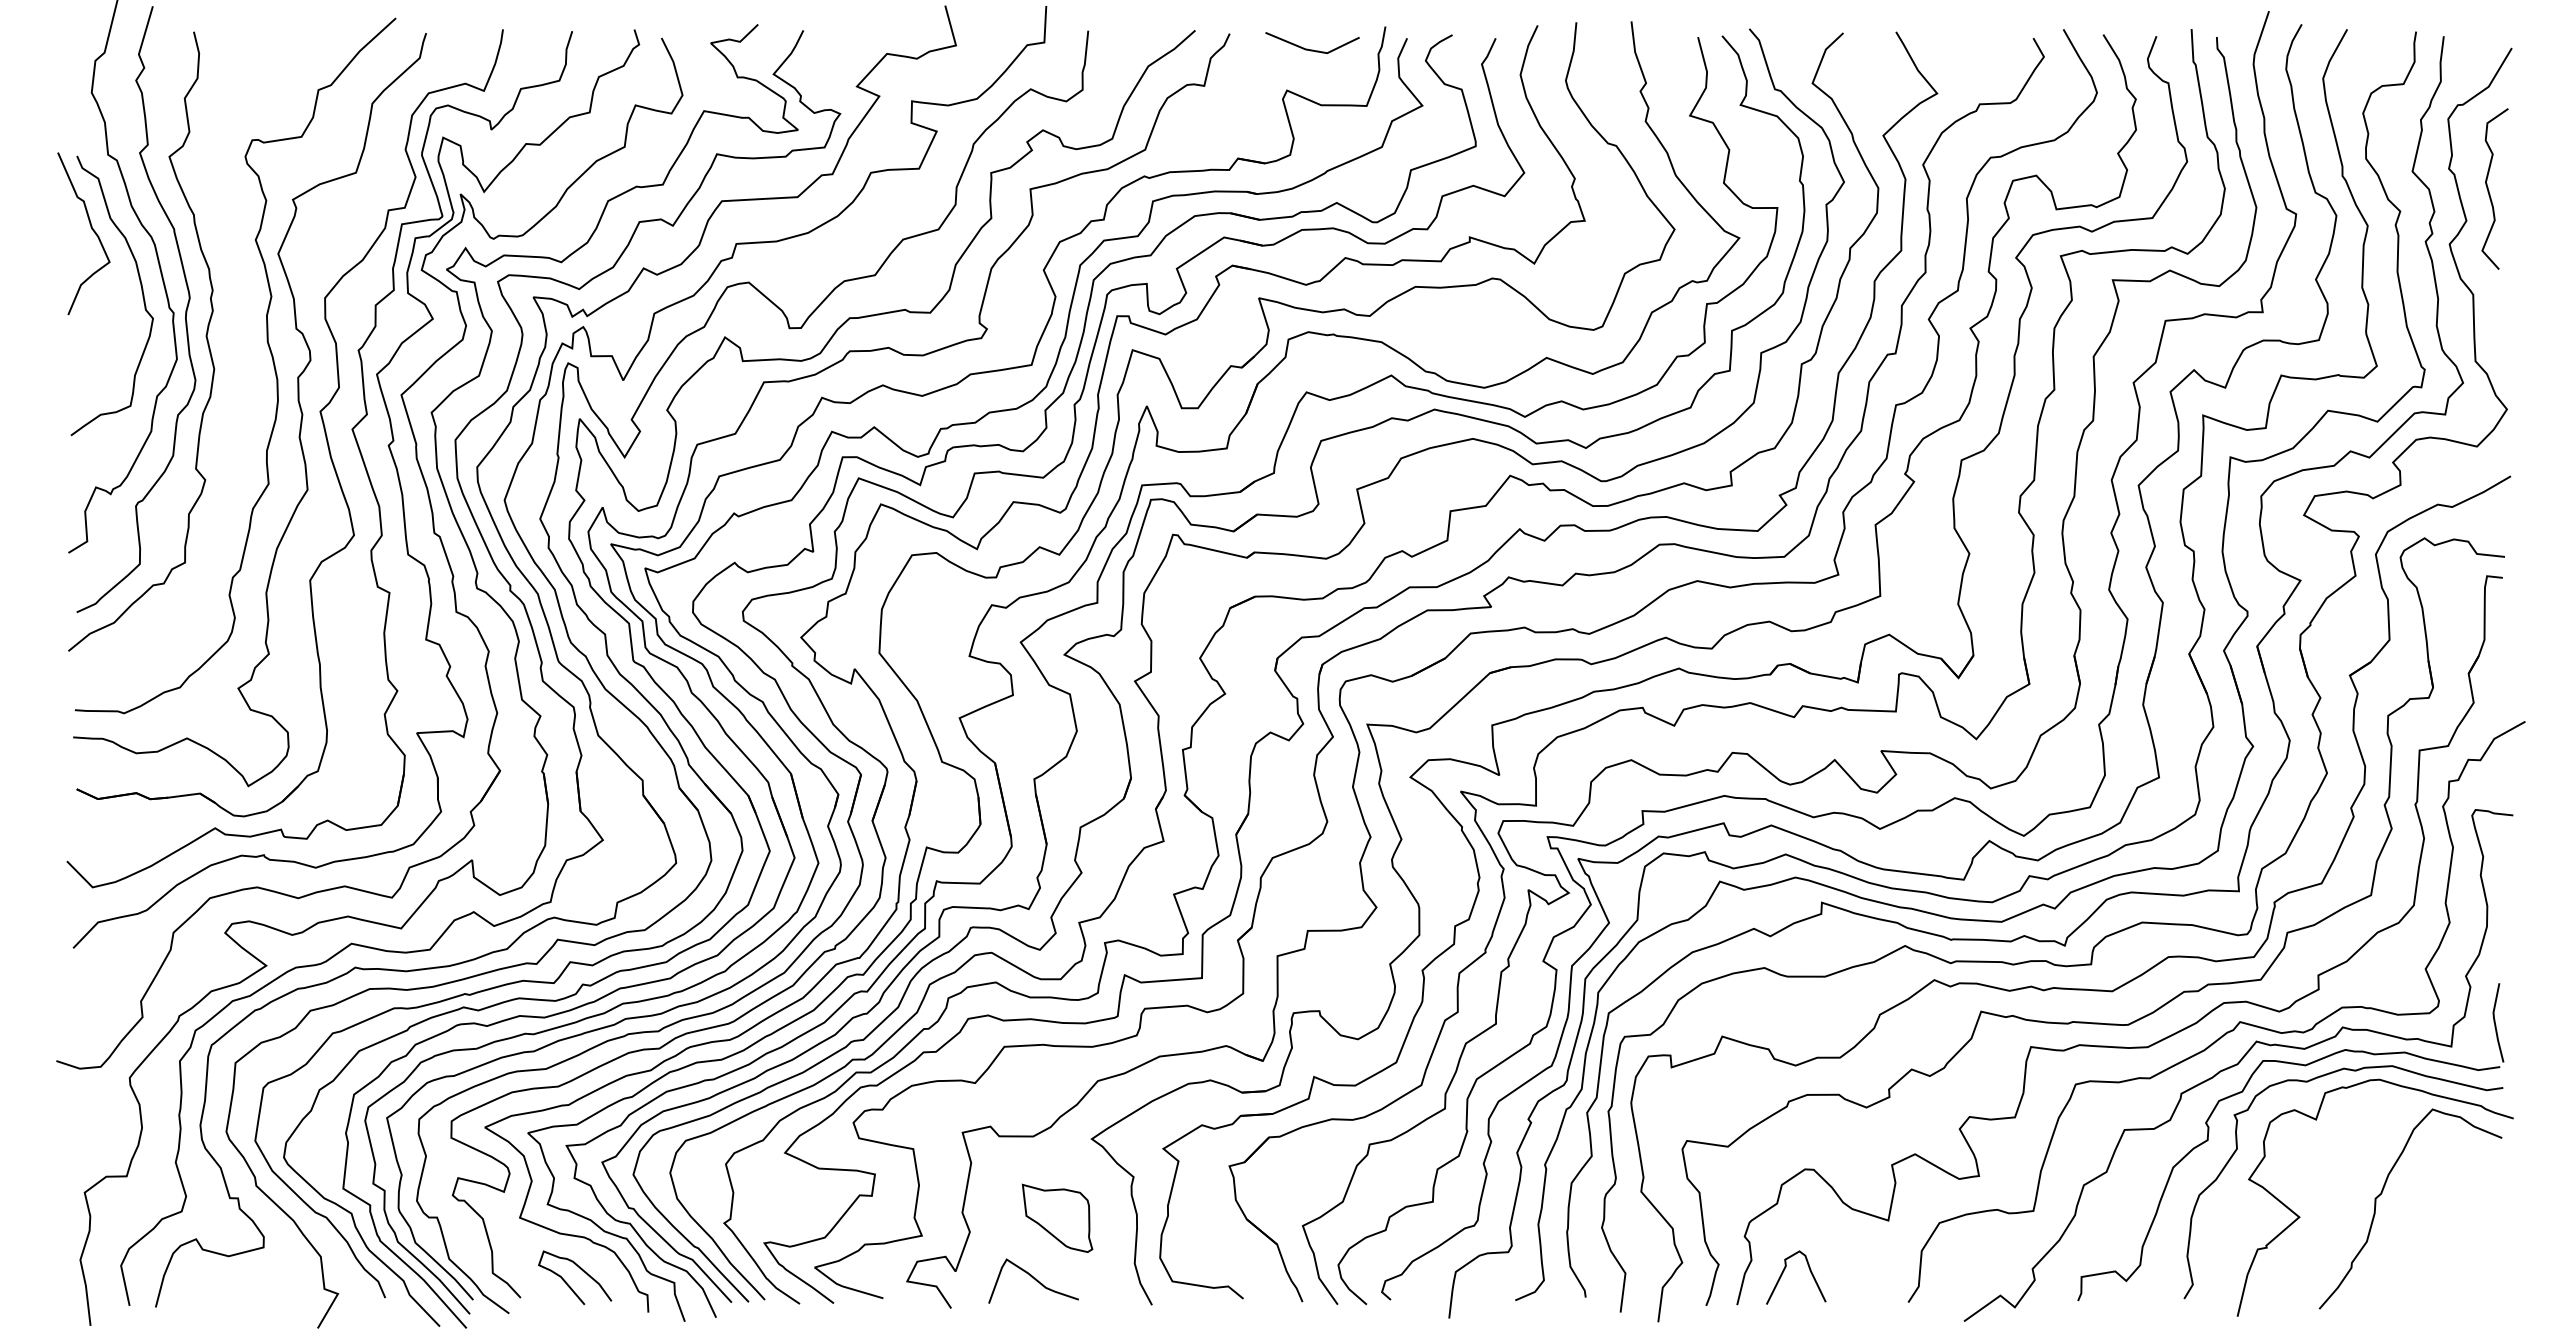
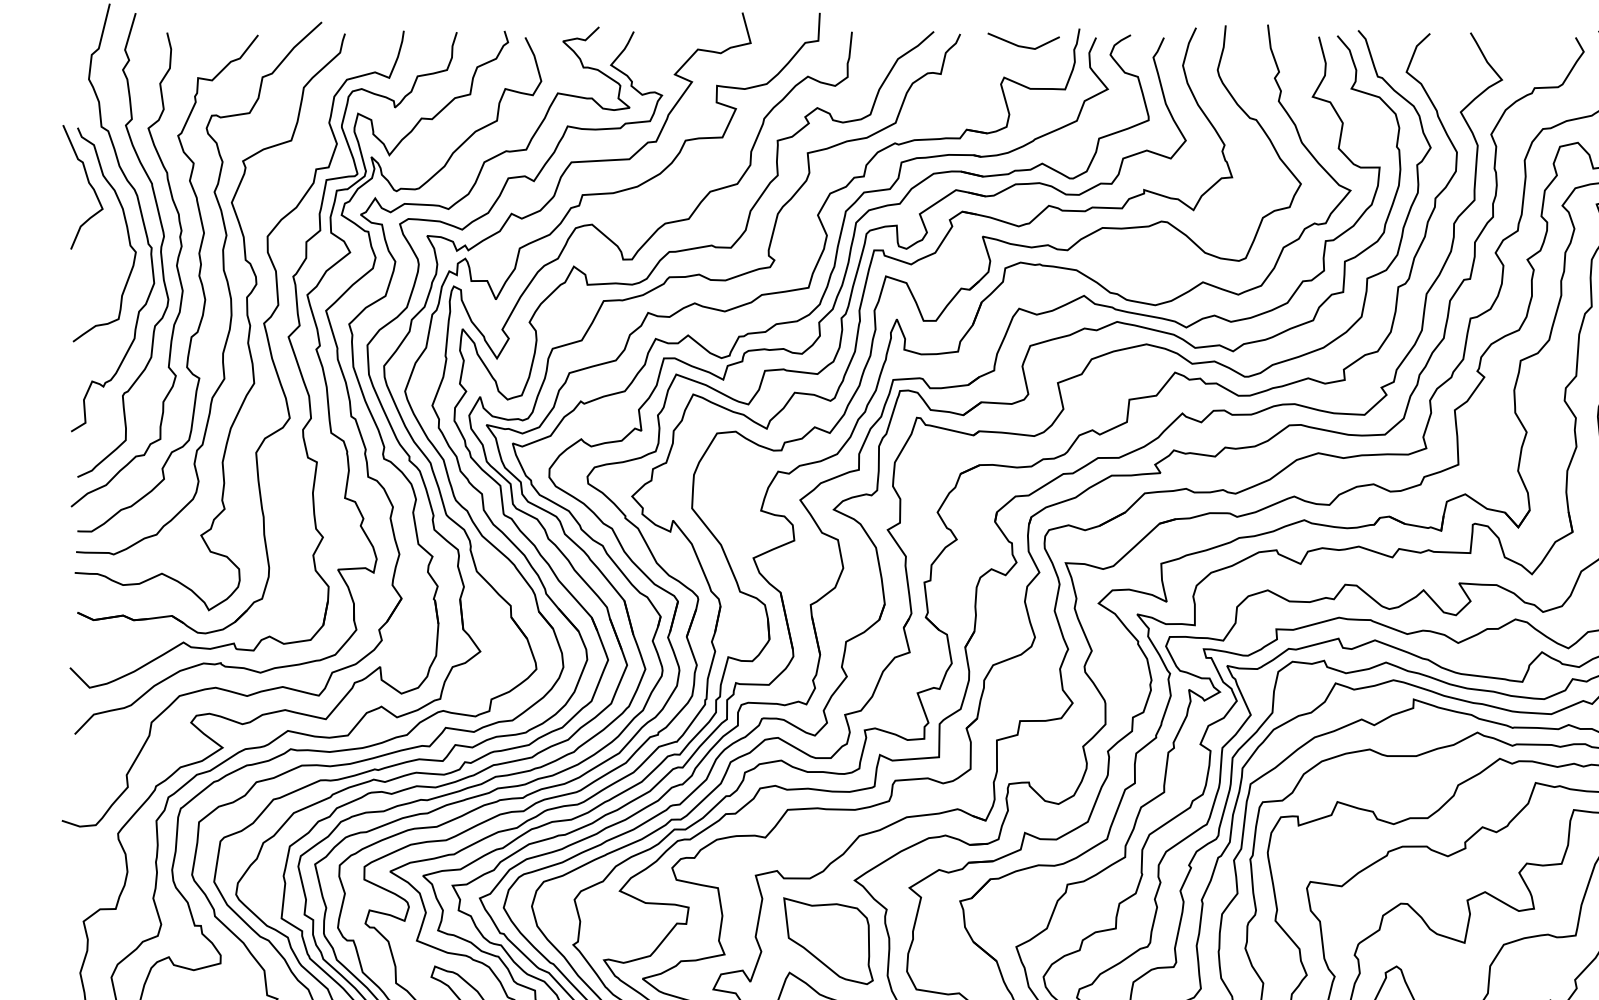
curve: (235, 352) -> (199, 278), added
part: (1057, 1218) -> (828, 941), size x1.67

